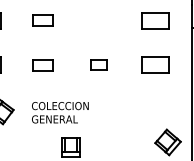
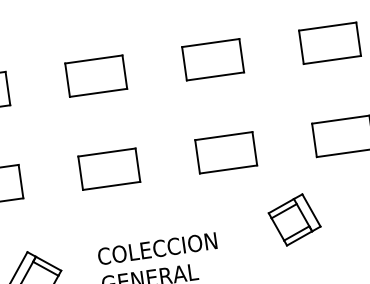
part: (42, 20) -> (95, 75), size x1.43
part: (98, 20) -> (211, 59), added
part: (42, 64) -> (108, 167), size x1.43
part: (98, 64) -> (224, 151), size x1.67
part: (126, 101) -> (293, 219), added

